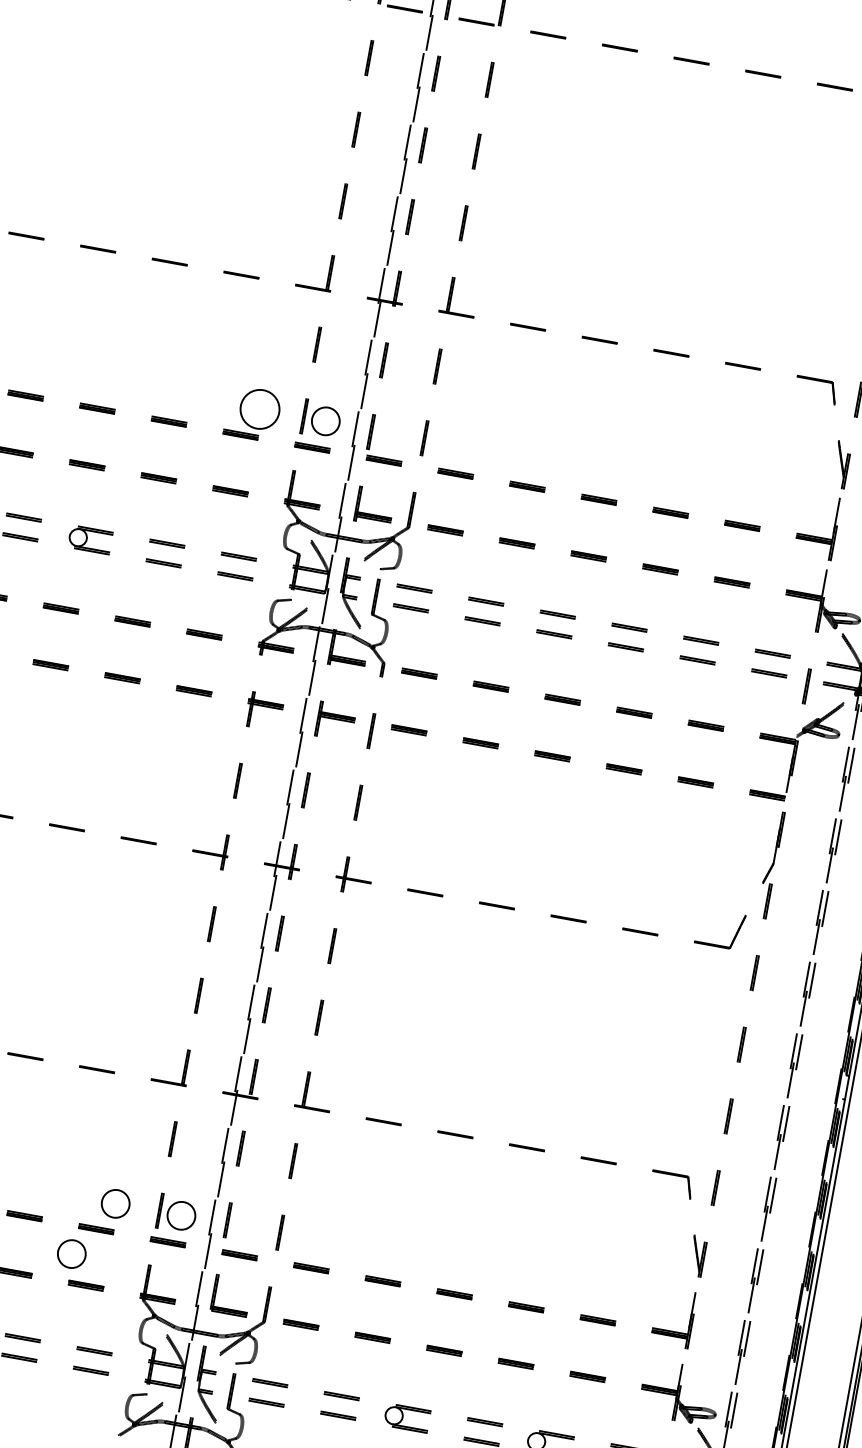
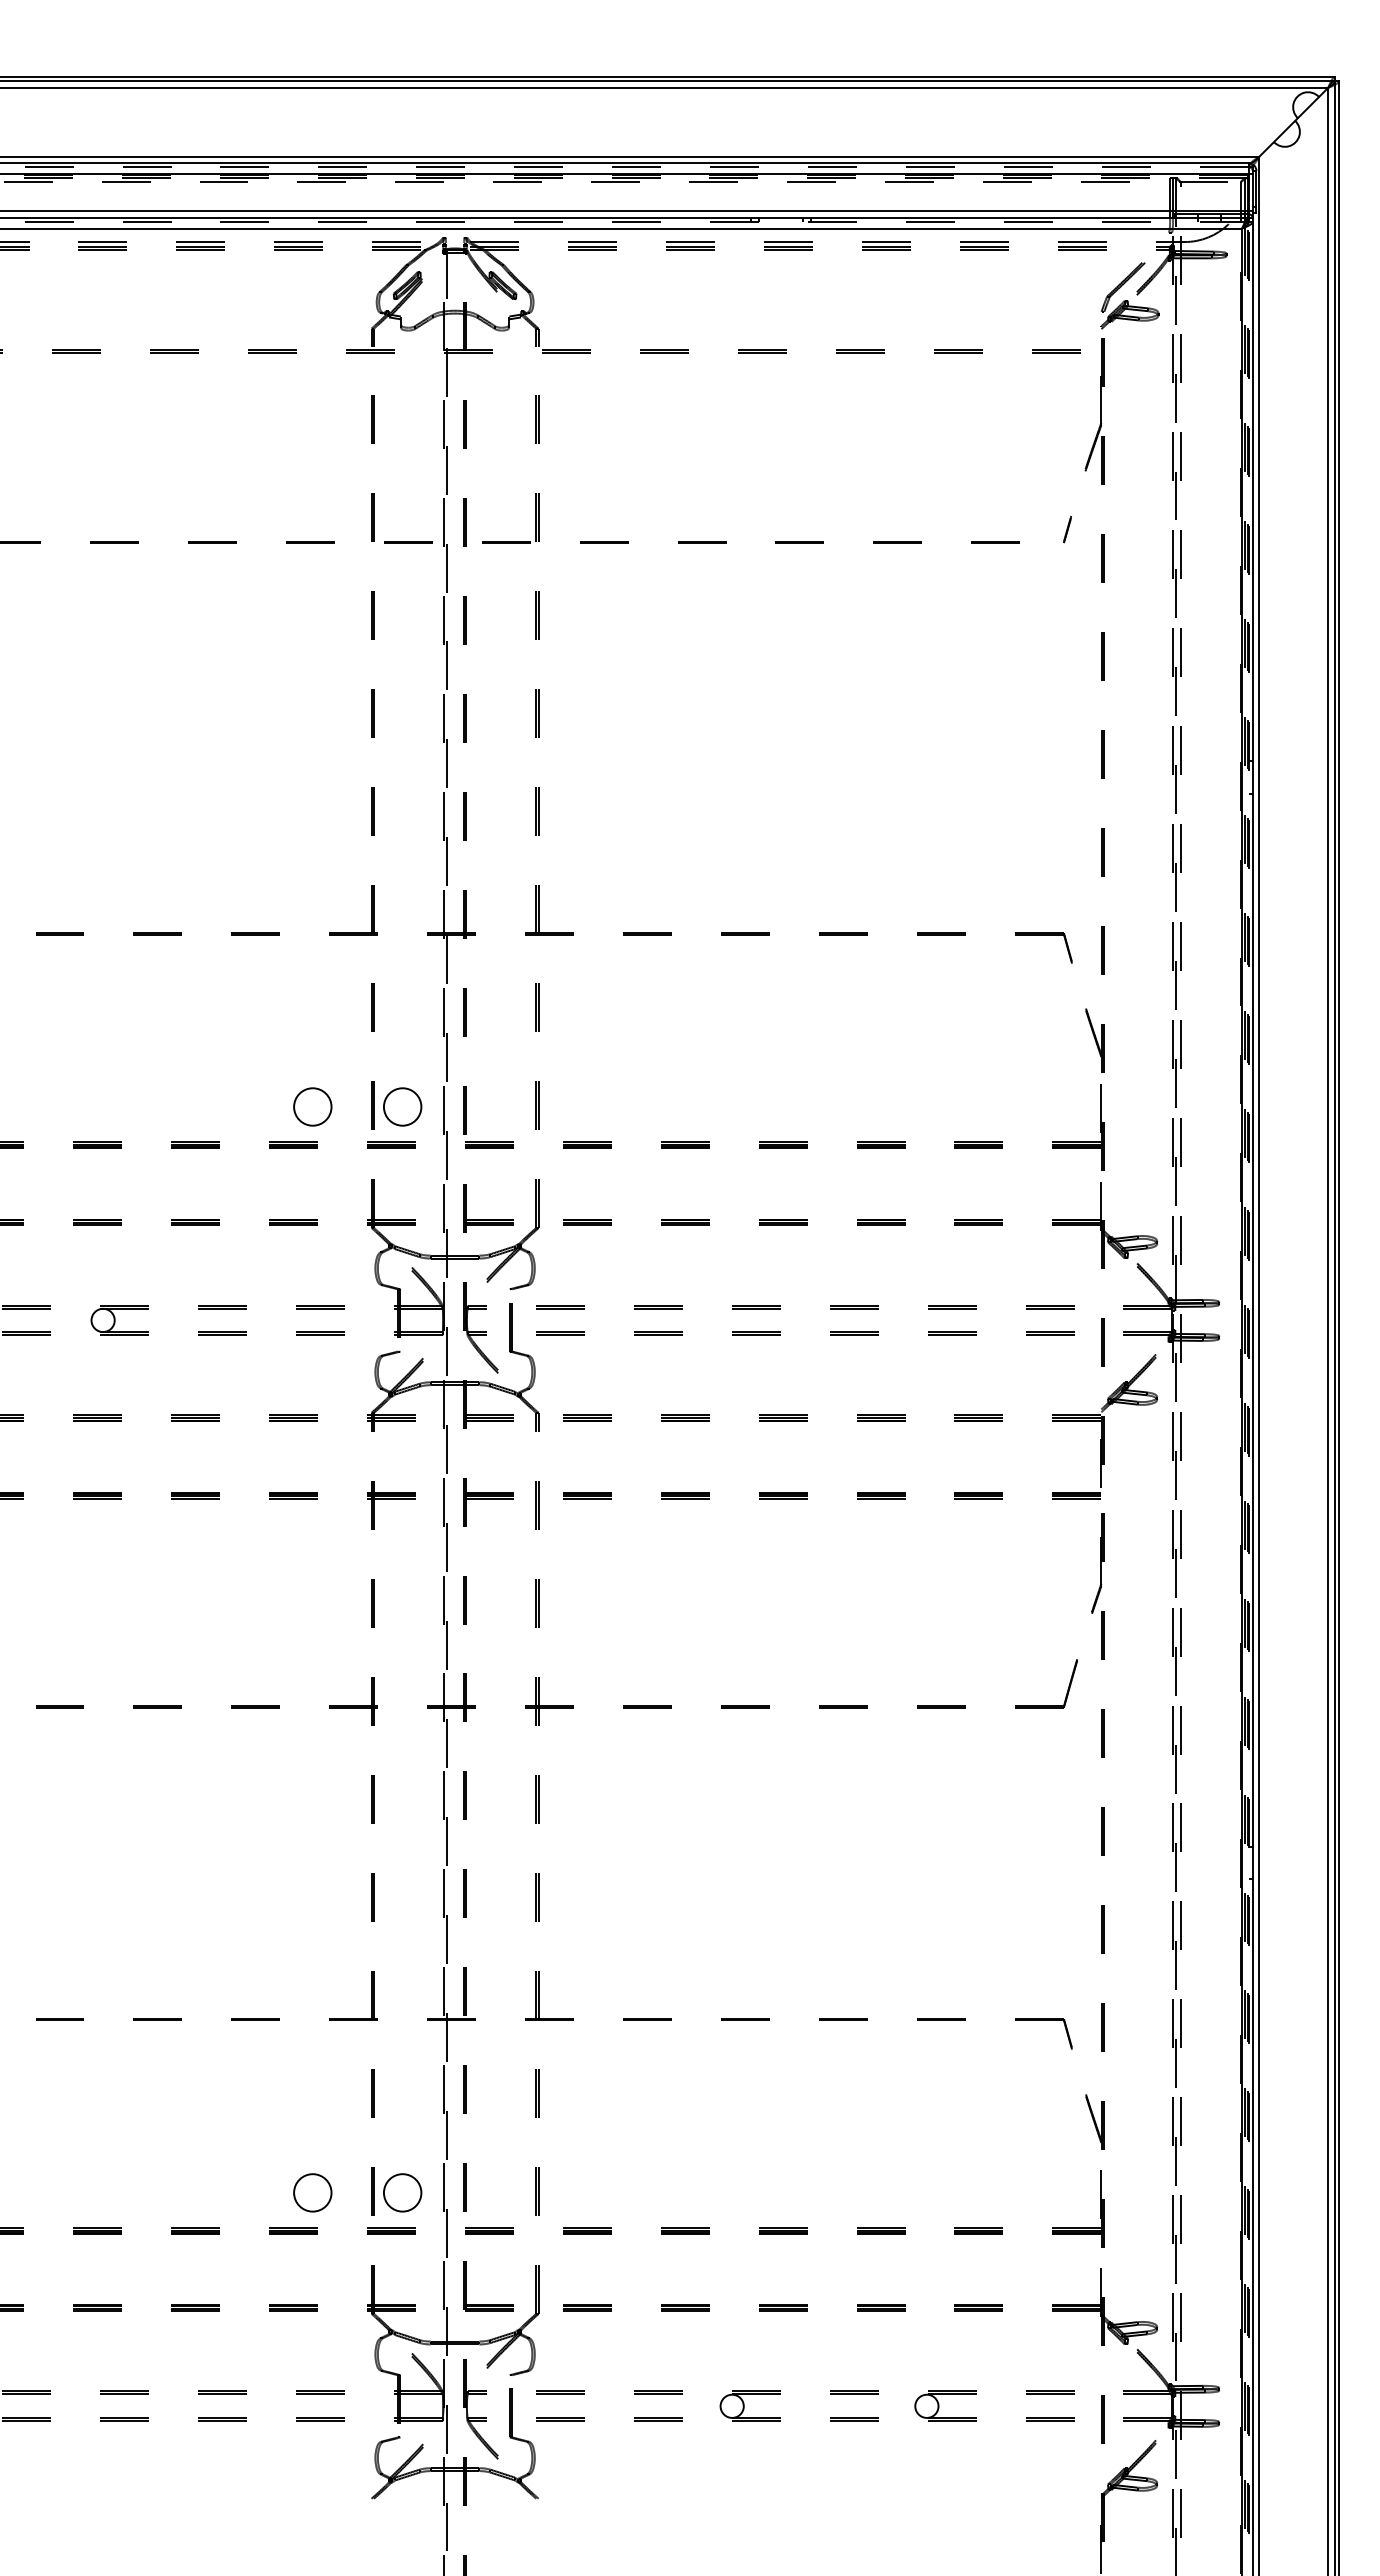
circle: (259, 409) -> (312, 1106), size x0.71
circle: (71, 1253) -> (266, 2269), removed

